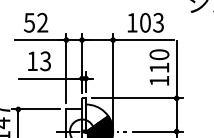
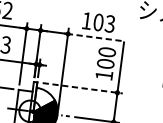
line: (142, 40) -> (93, 37), solid -> dashed
text: (159, 67) -> (105, 63), 110 -> 100
line: (137, 98) -> (82, 88), solid -> dashed

